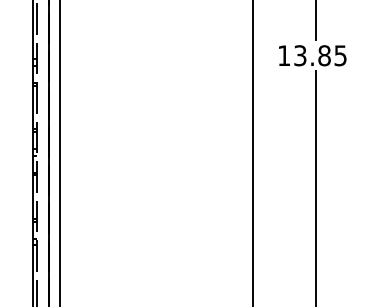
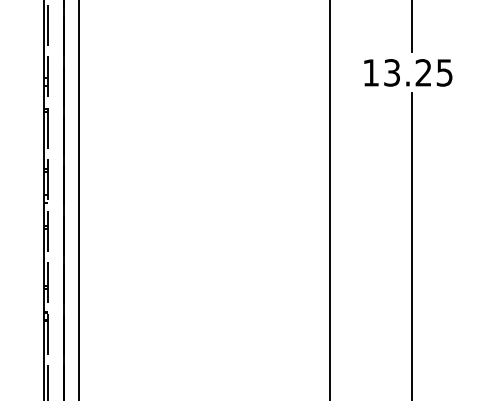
text: (324, 55) -> (423, 72), 13.85 -> 13.25

